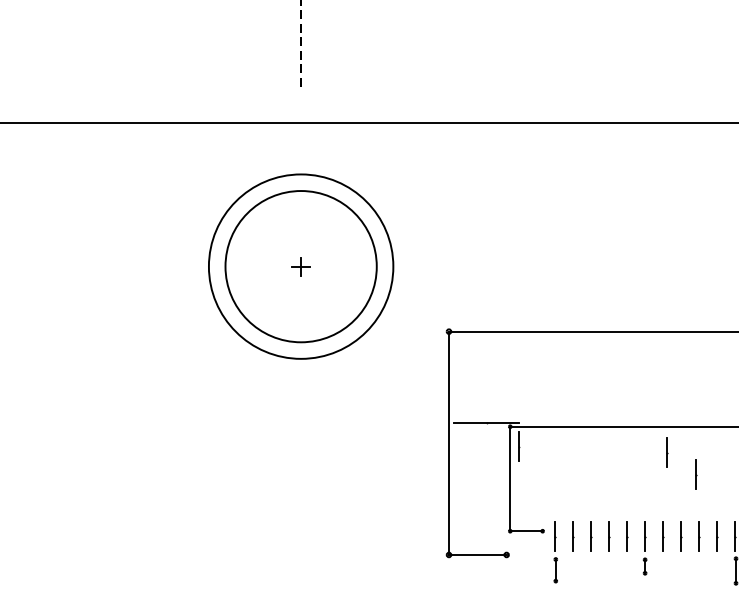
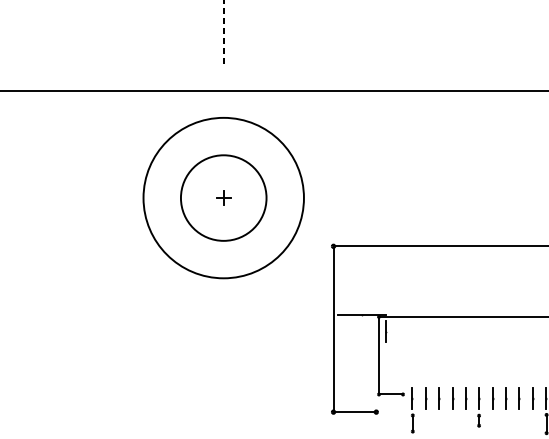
circle: (300, 266) -> (223, 197), size x0.62
circle: (301, 266) -> (224, 197), size x1.43
line: (667, 452) -> (495, 336), removed
line: (696, 474) -> (517, 352), removed

